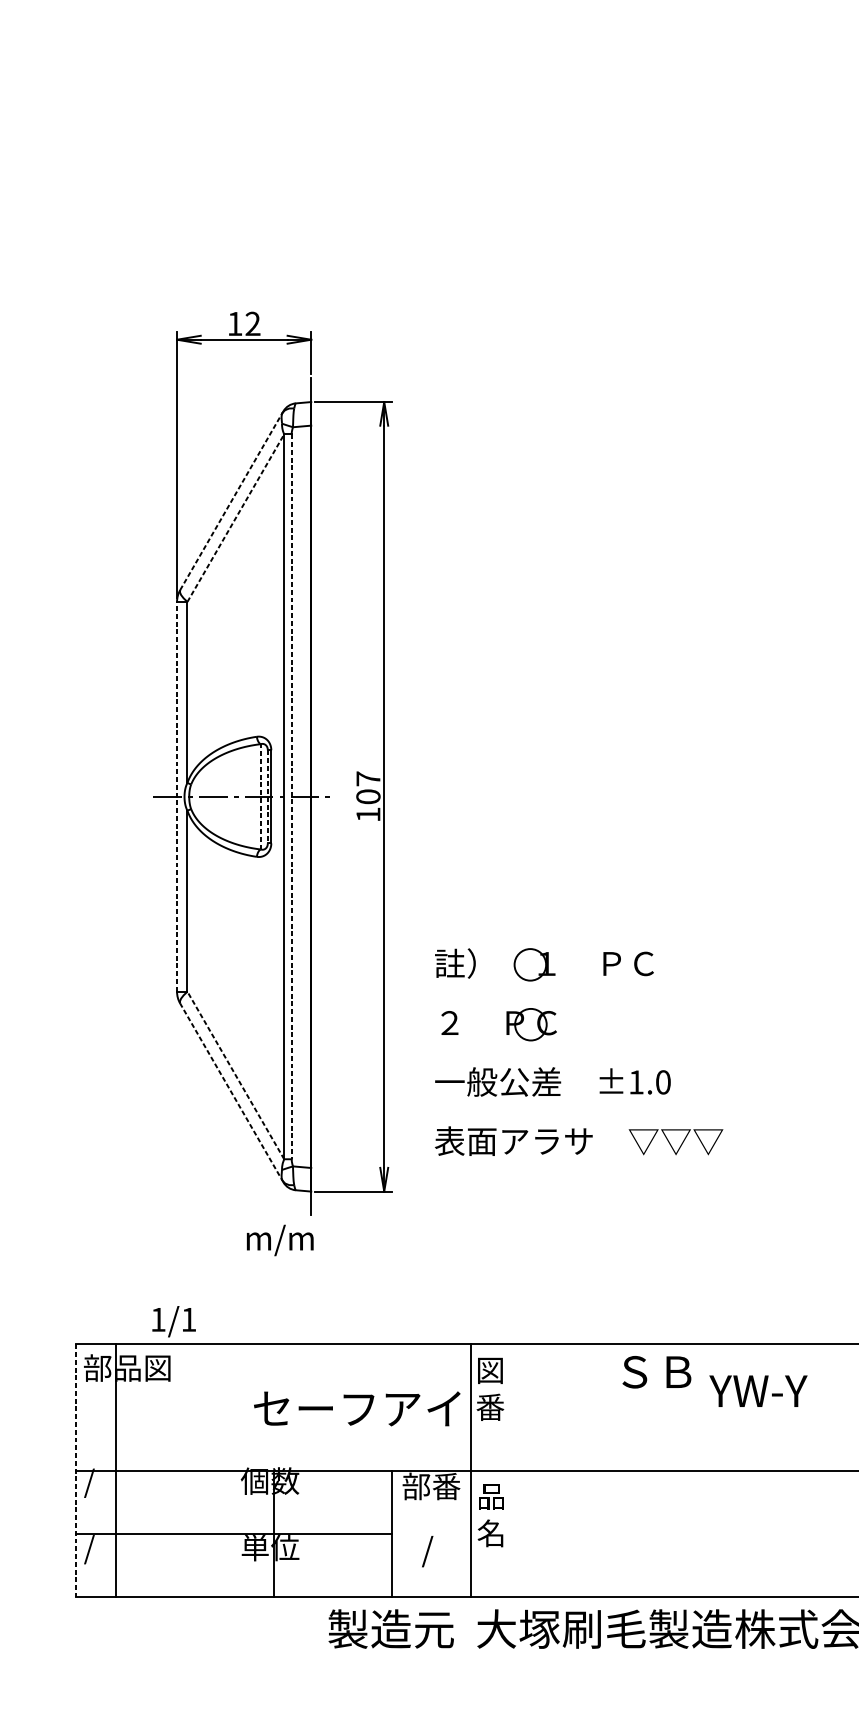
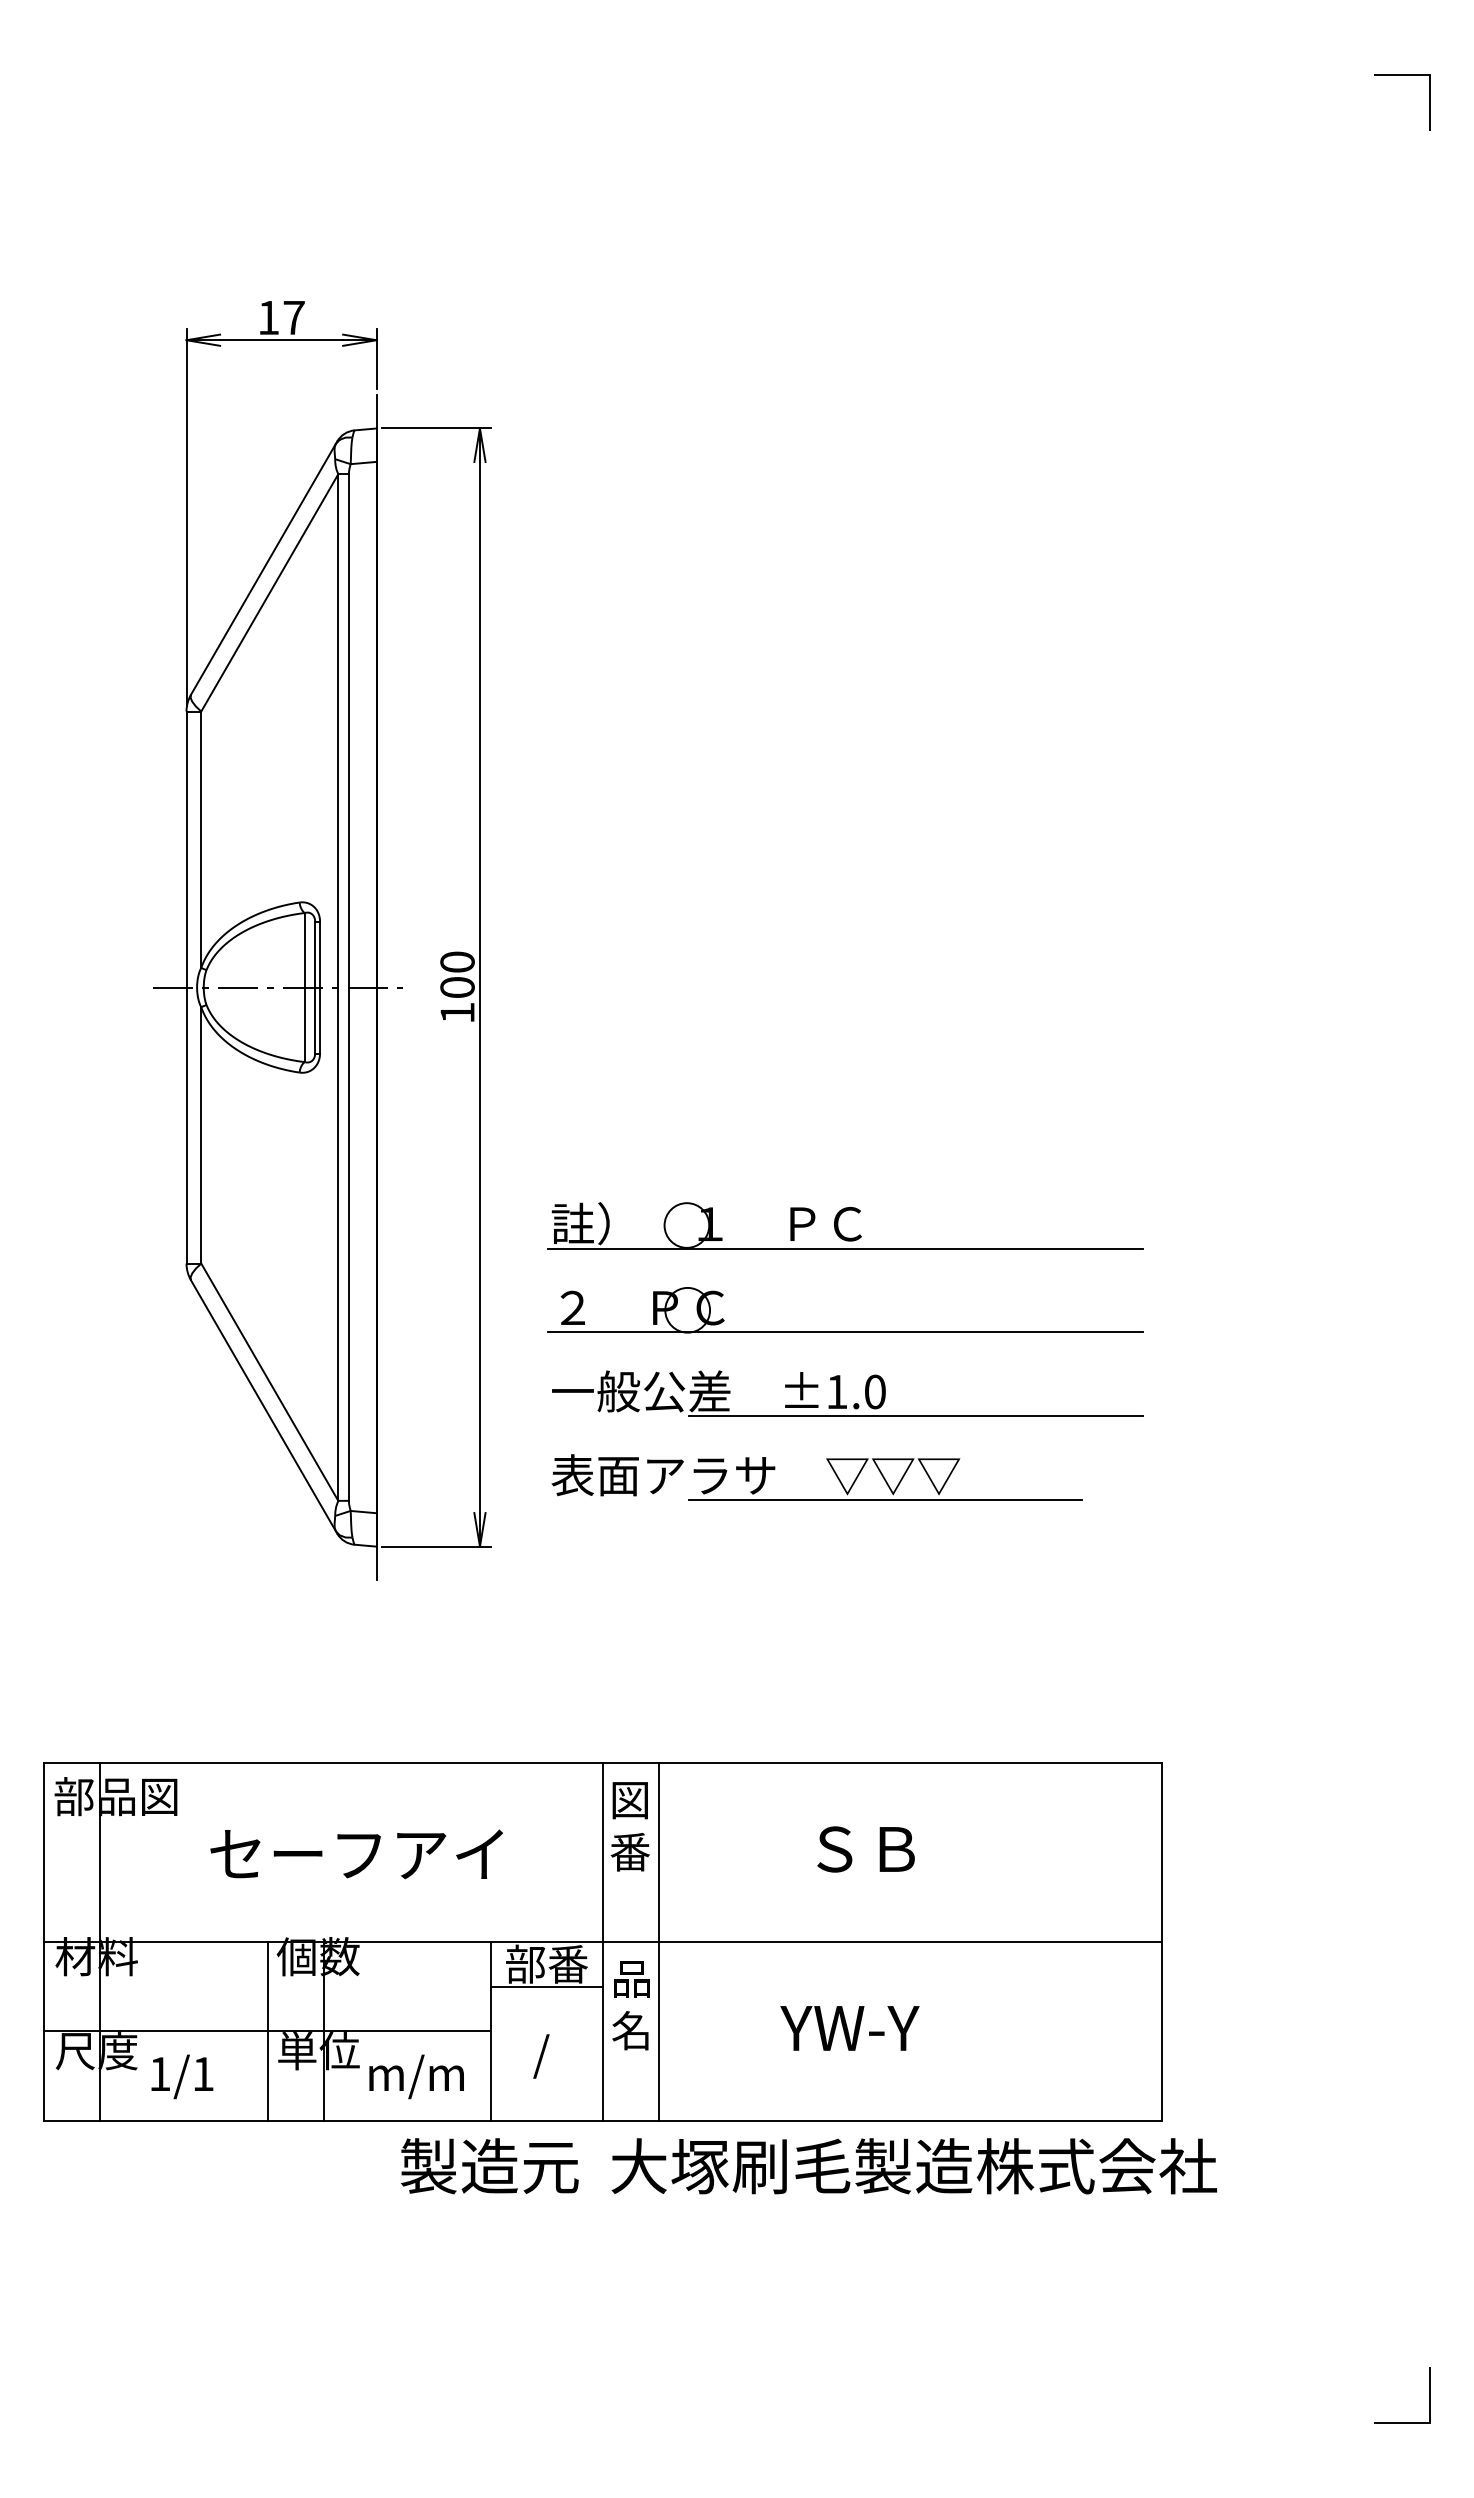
text: (252, 323) -> (293, 317), 12 -> 17
line: (232, 500) -> (264, 567), dashed -> solid
line: (235, 517) -> (269, 592), dashed -> solid
text: (368, 778) -> (457, 961), 107 -> 100
line: (177, 796) -> (186, 987), dashed -> solid
line: (260, 796) -> (304, 987), dashed -> solid
line: (268, 796) -> (315, 987), dashed -> solid
line: (291, 797) -> (348, 988), dashed -> solid
line: (642, 981) -> (845, 1248), added
line: (642, 1040) -> (845, 1332), added
line: (235, 1075) -> (269, 1382), dashed -> solid
line: (231, 1092) -> (263, 1406), dashed -> solid
line: (691, 1099) -> (915, 1416), added
line: (670, 1159) -> (885, 1500), added
text: (280, 1240) -> (416, 2076), moved
text: (174, 1321) -> (182, 2076), moved
text: (656, 1372) -> (865, 1849), moved
text: (758, 1391) -> (849, 2028), moved
text: (357, 1408) -> (356, 1854), moved
line: (76, 1470) -> (43, 1941), dashed -> solid
line: (510, 1470) -> (658, 1941), added
text: (112, 1482) -> (95, 1958), / -> 材料
line: (431, 1502) -> (547, 1986), added
line: (234, 1533) -> (267, 2030), added
text: (112, 1549) -> (95, 2053), / -> 尺度

